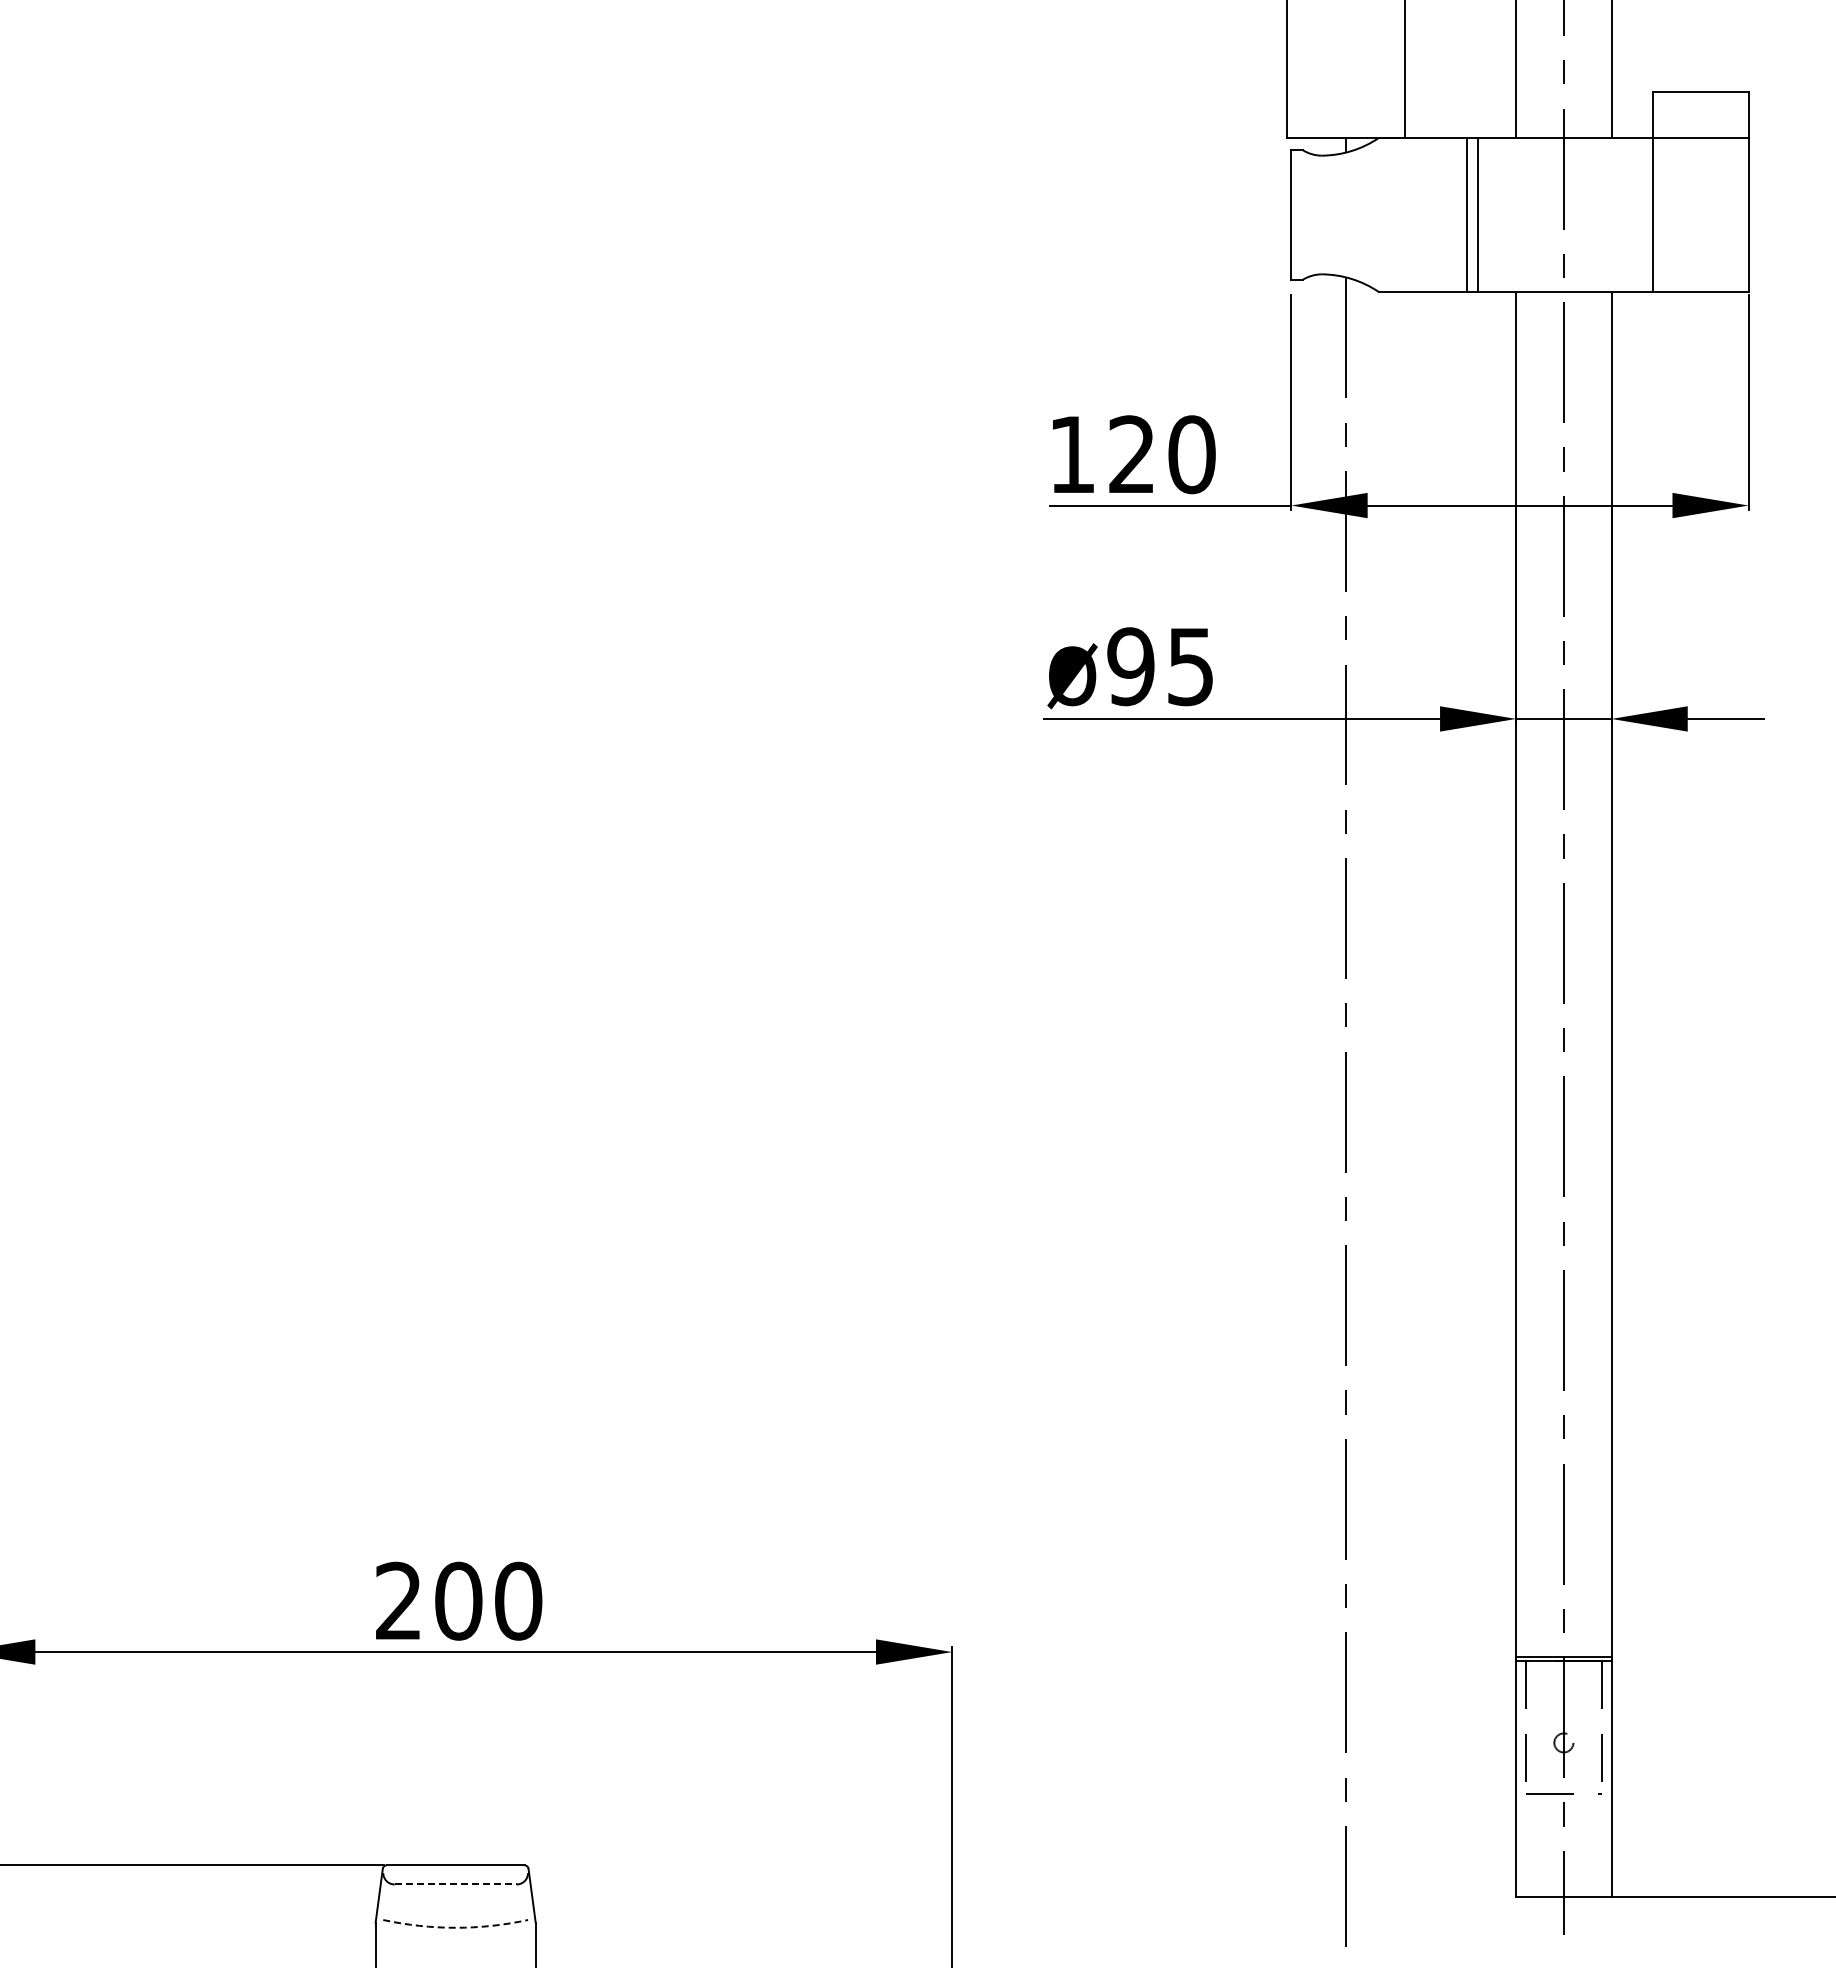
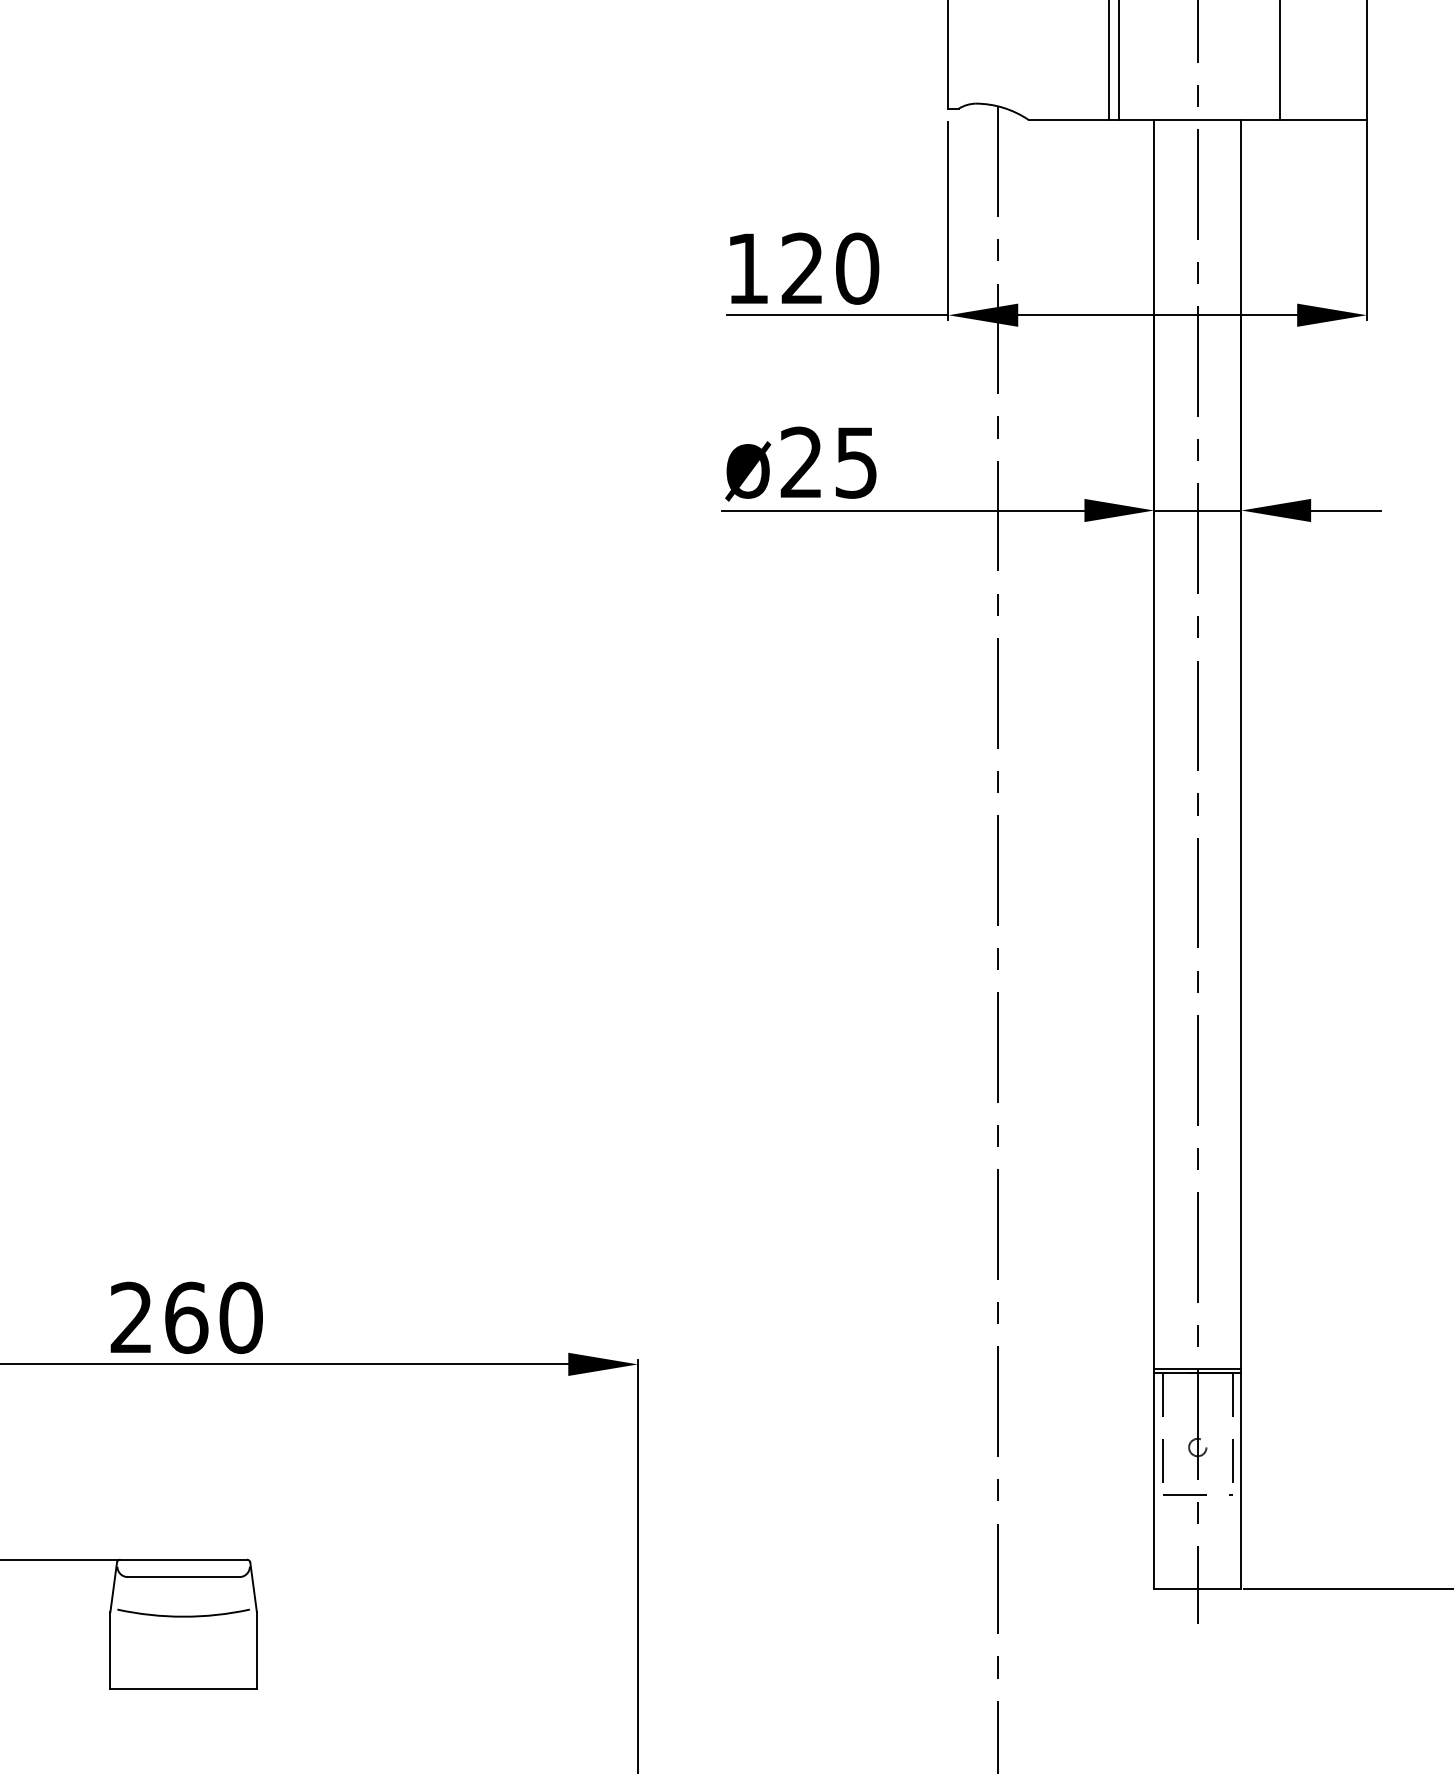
text: (1130, 666) -> (801, 462), ø95 -> ø25
text: (458, 1600) -> (186, 1317), 200 -> 260
line: (455, 1884) -> (183, 1577), dashed -> solid
arc: (455, 1927) -> (183, 1616), dashed -> solid

